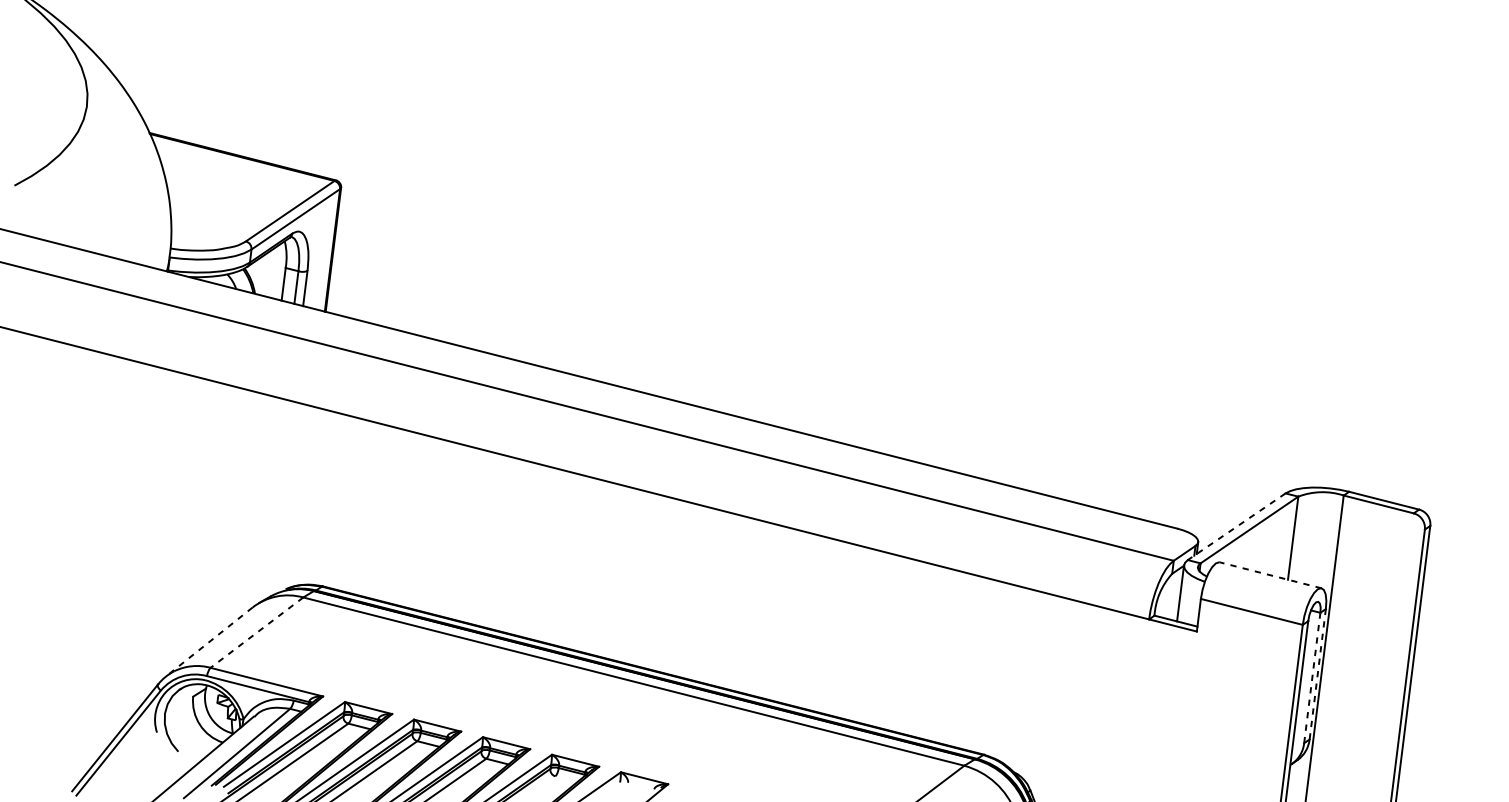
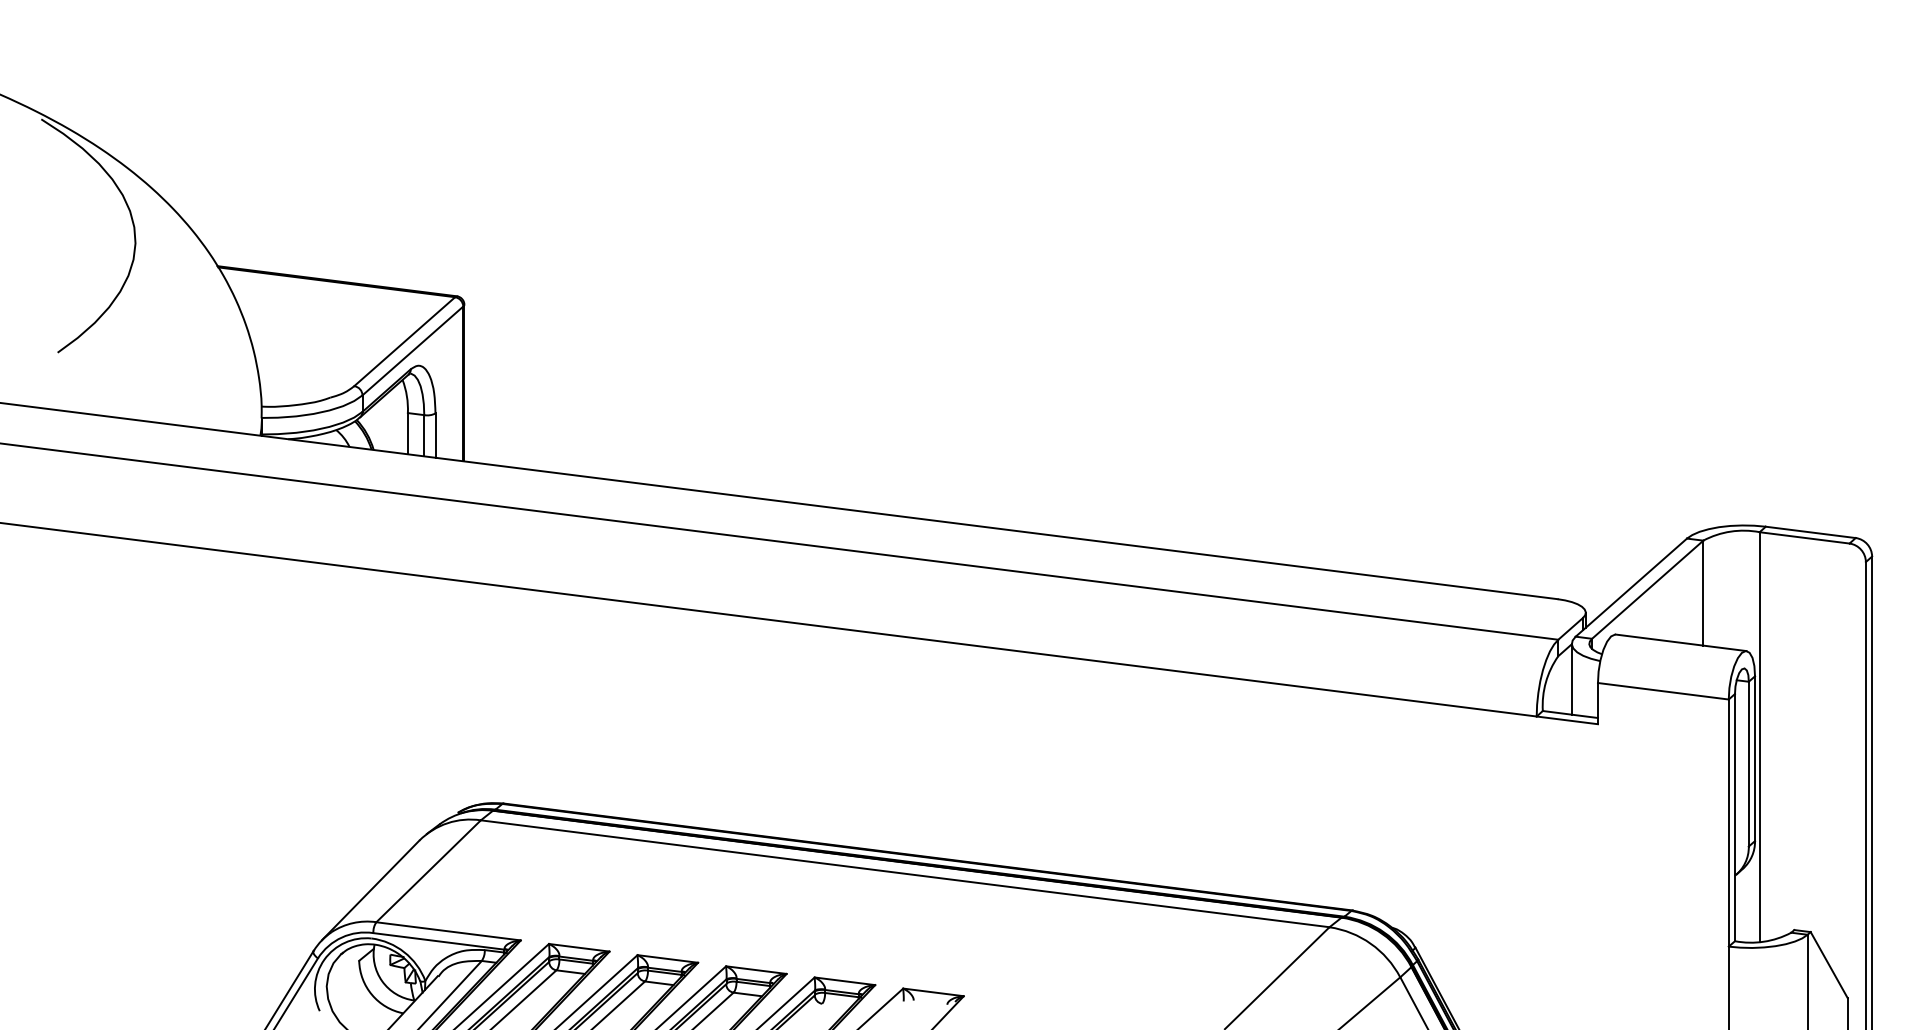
line: (1236, 526) -> (1630, 587), dashed -> solid
line: (1271, 575) -> (1681, 642), dashed -> solid
line: (256, 632) -> (428, 871), dashed -> solid
line: (209, 642) -> (370, 890), dashed -> solid
line: (1318, 674) -> (1755, 758), dashed -> solid
line: (1312, 677) -> (1748, 763), dashed -> solid

